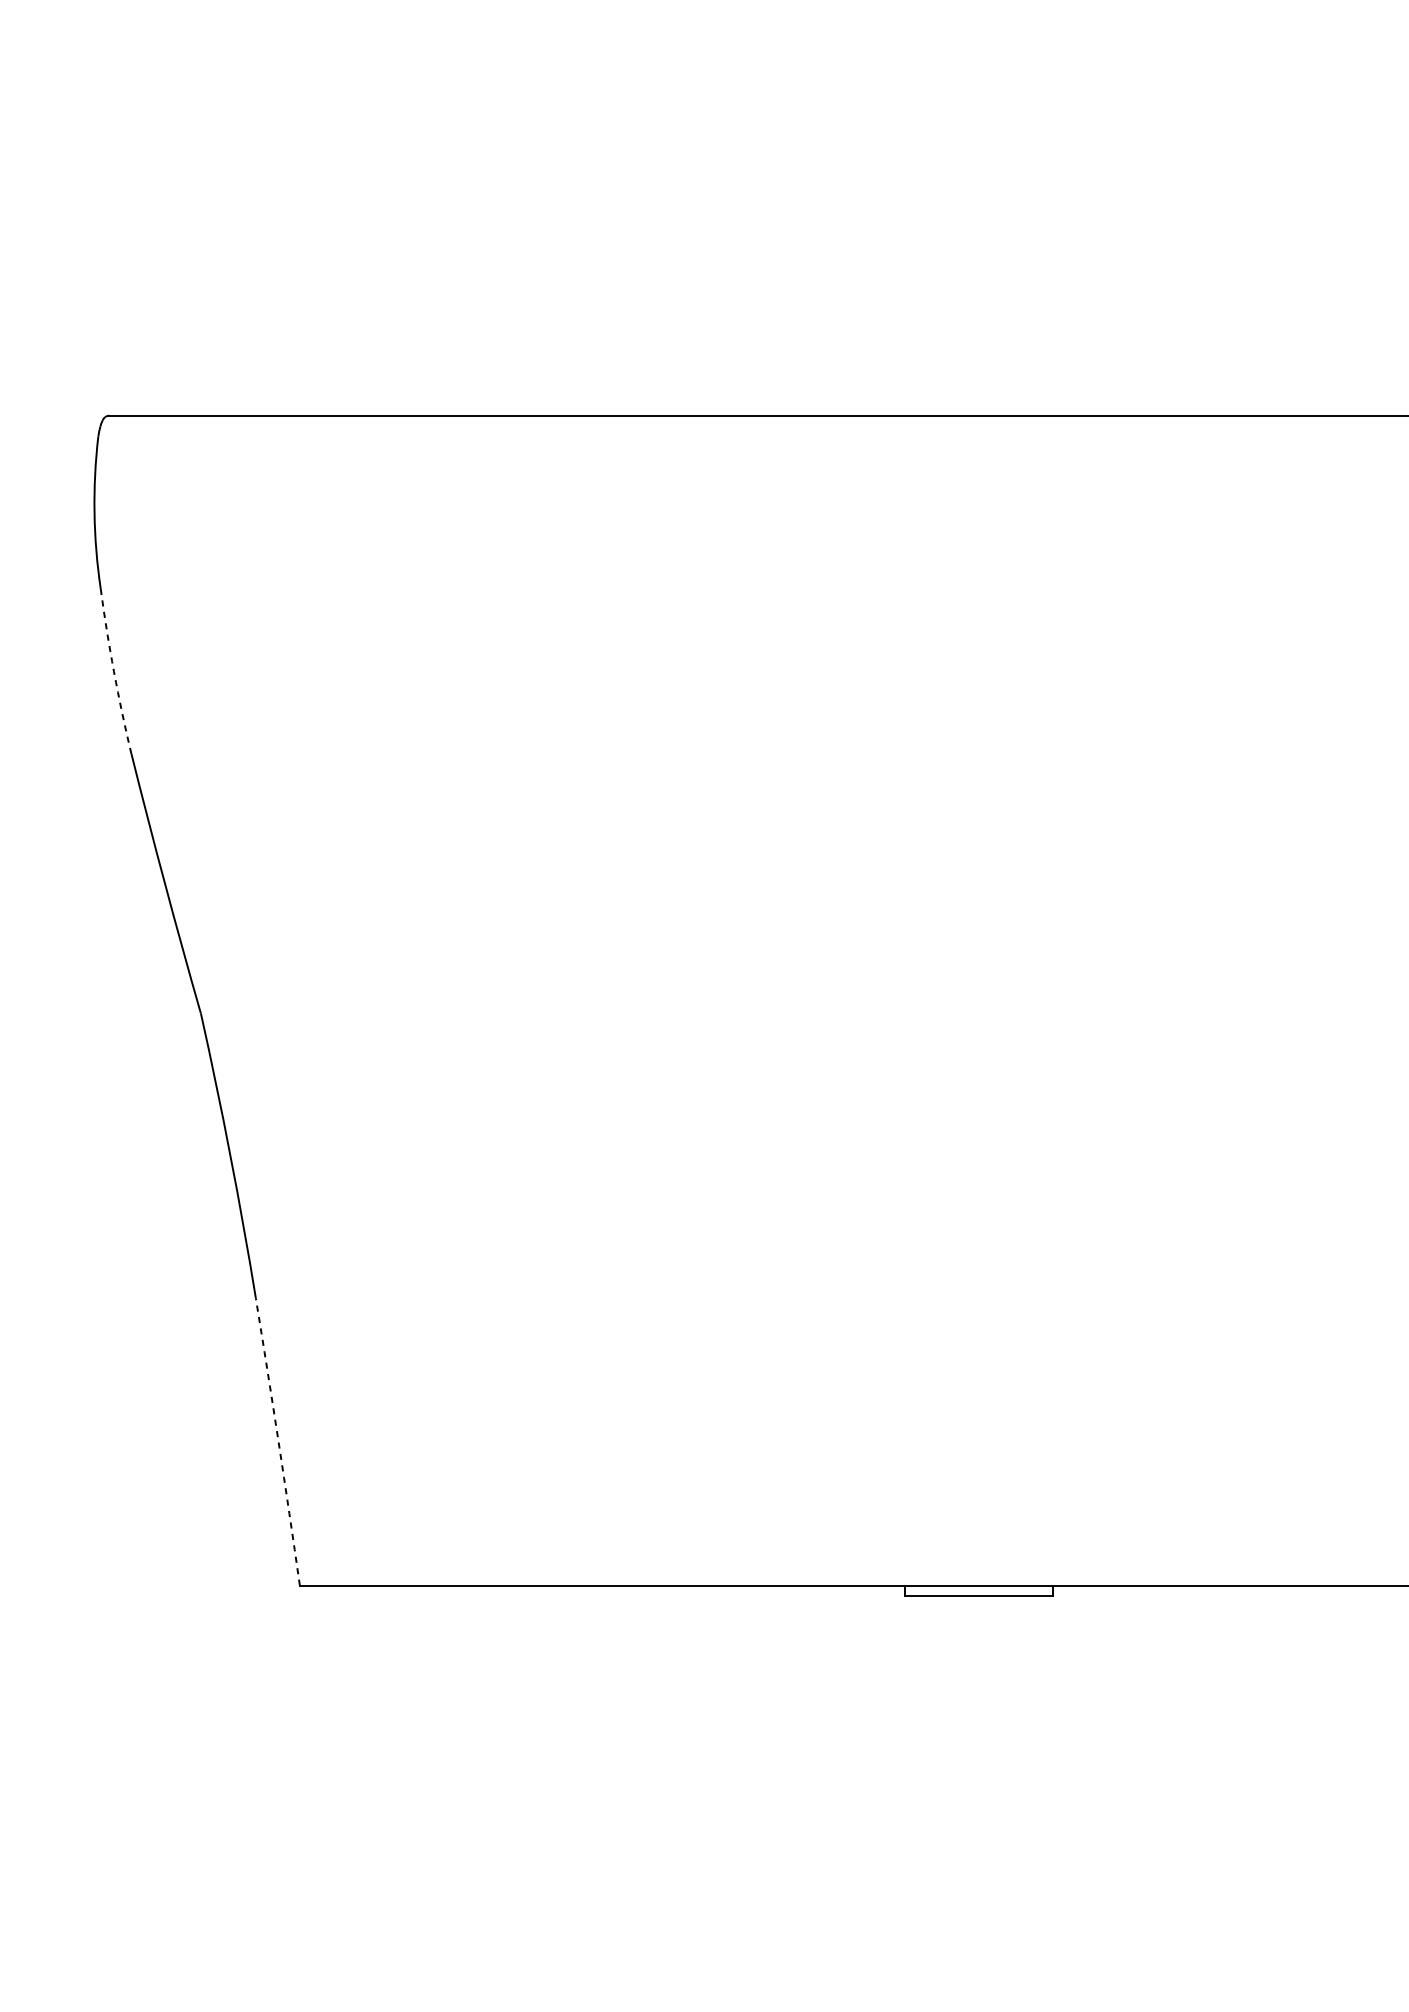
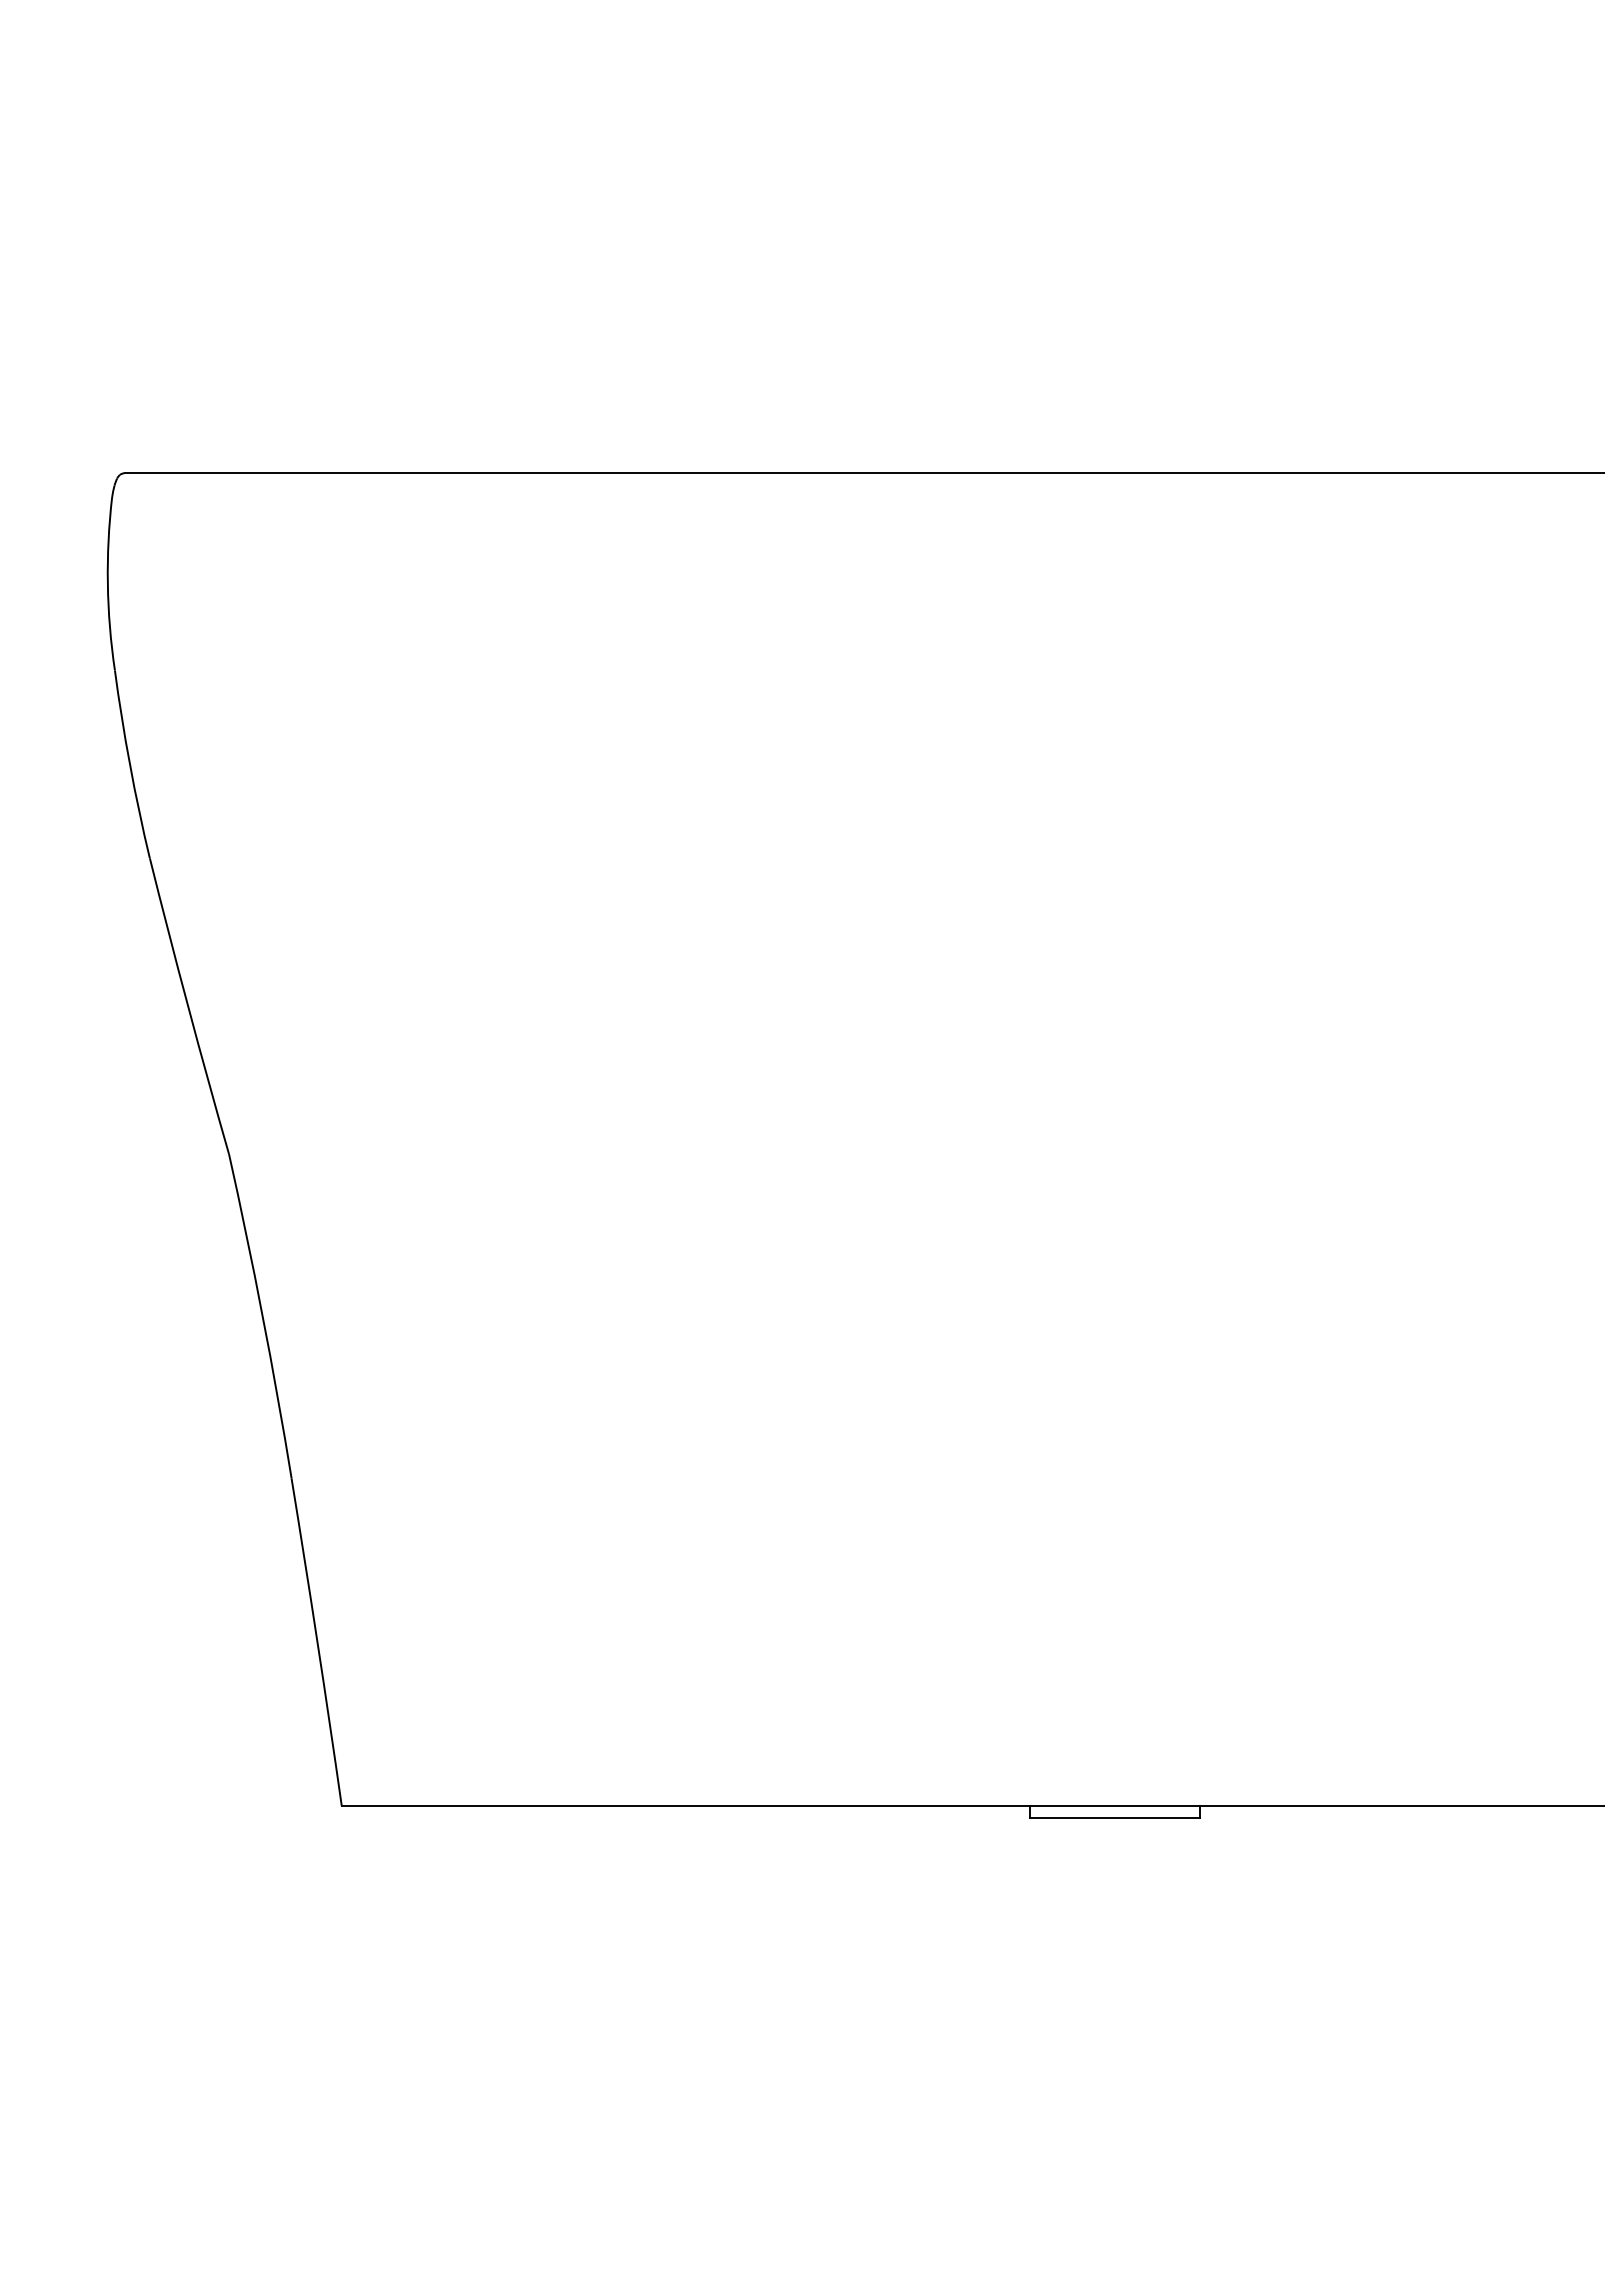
arc: (114, 671) -> (130, 764), dashed -> solid
arc: (278, 1441) -> (317, 1641), dashed -> solid

